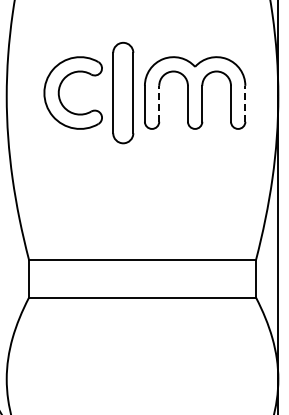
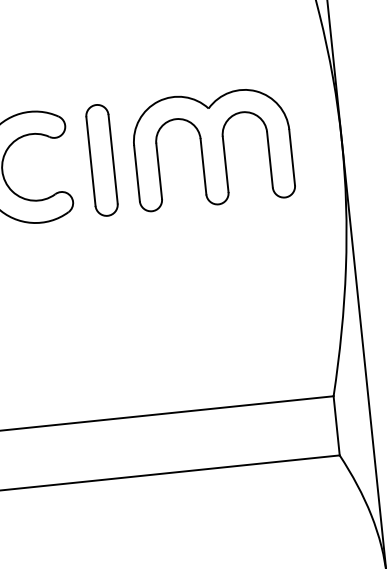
part: (123, 92) -> (102, 159), size x0.71
line: (159, 103) -> (159, 170), dashed -> solid
line: (245, 103) -> (292, 157), dashed -> solid

